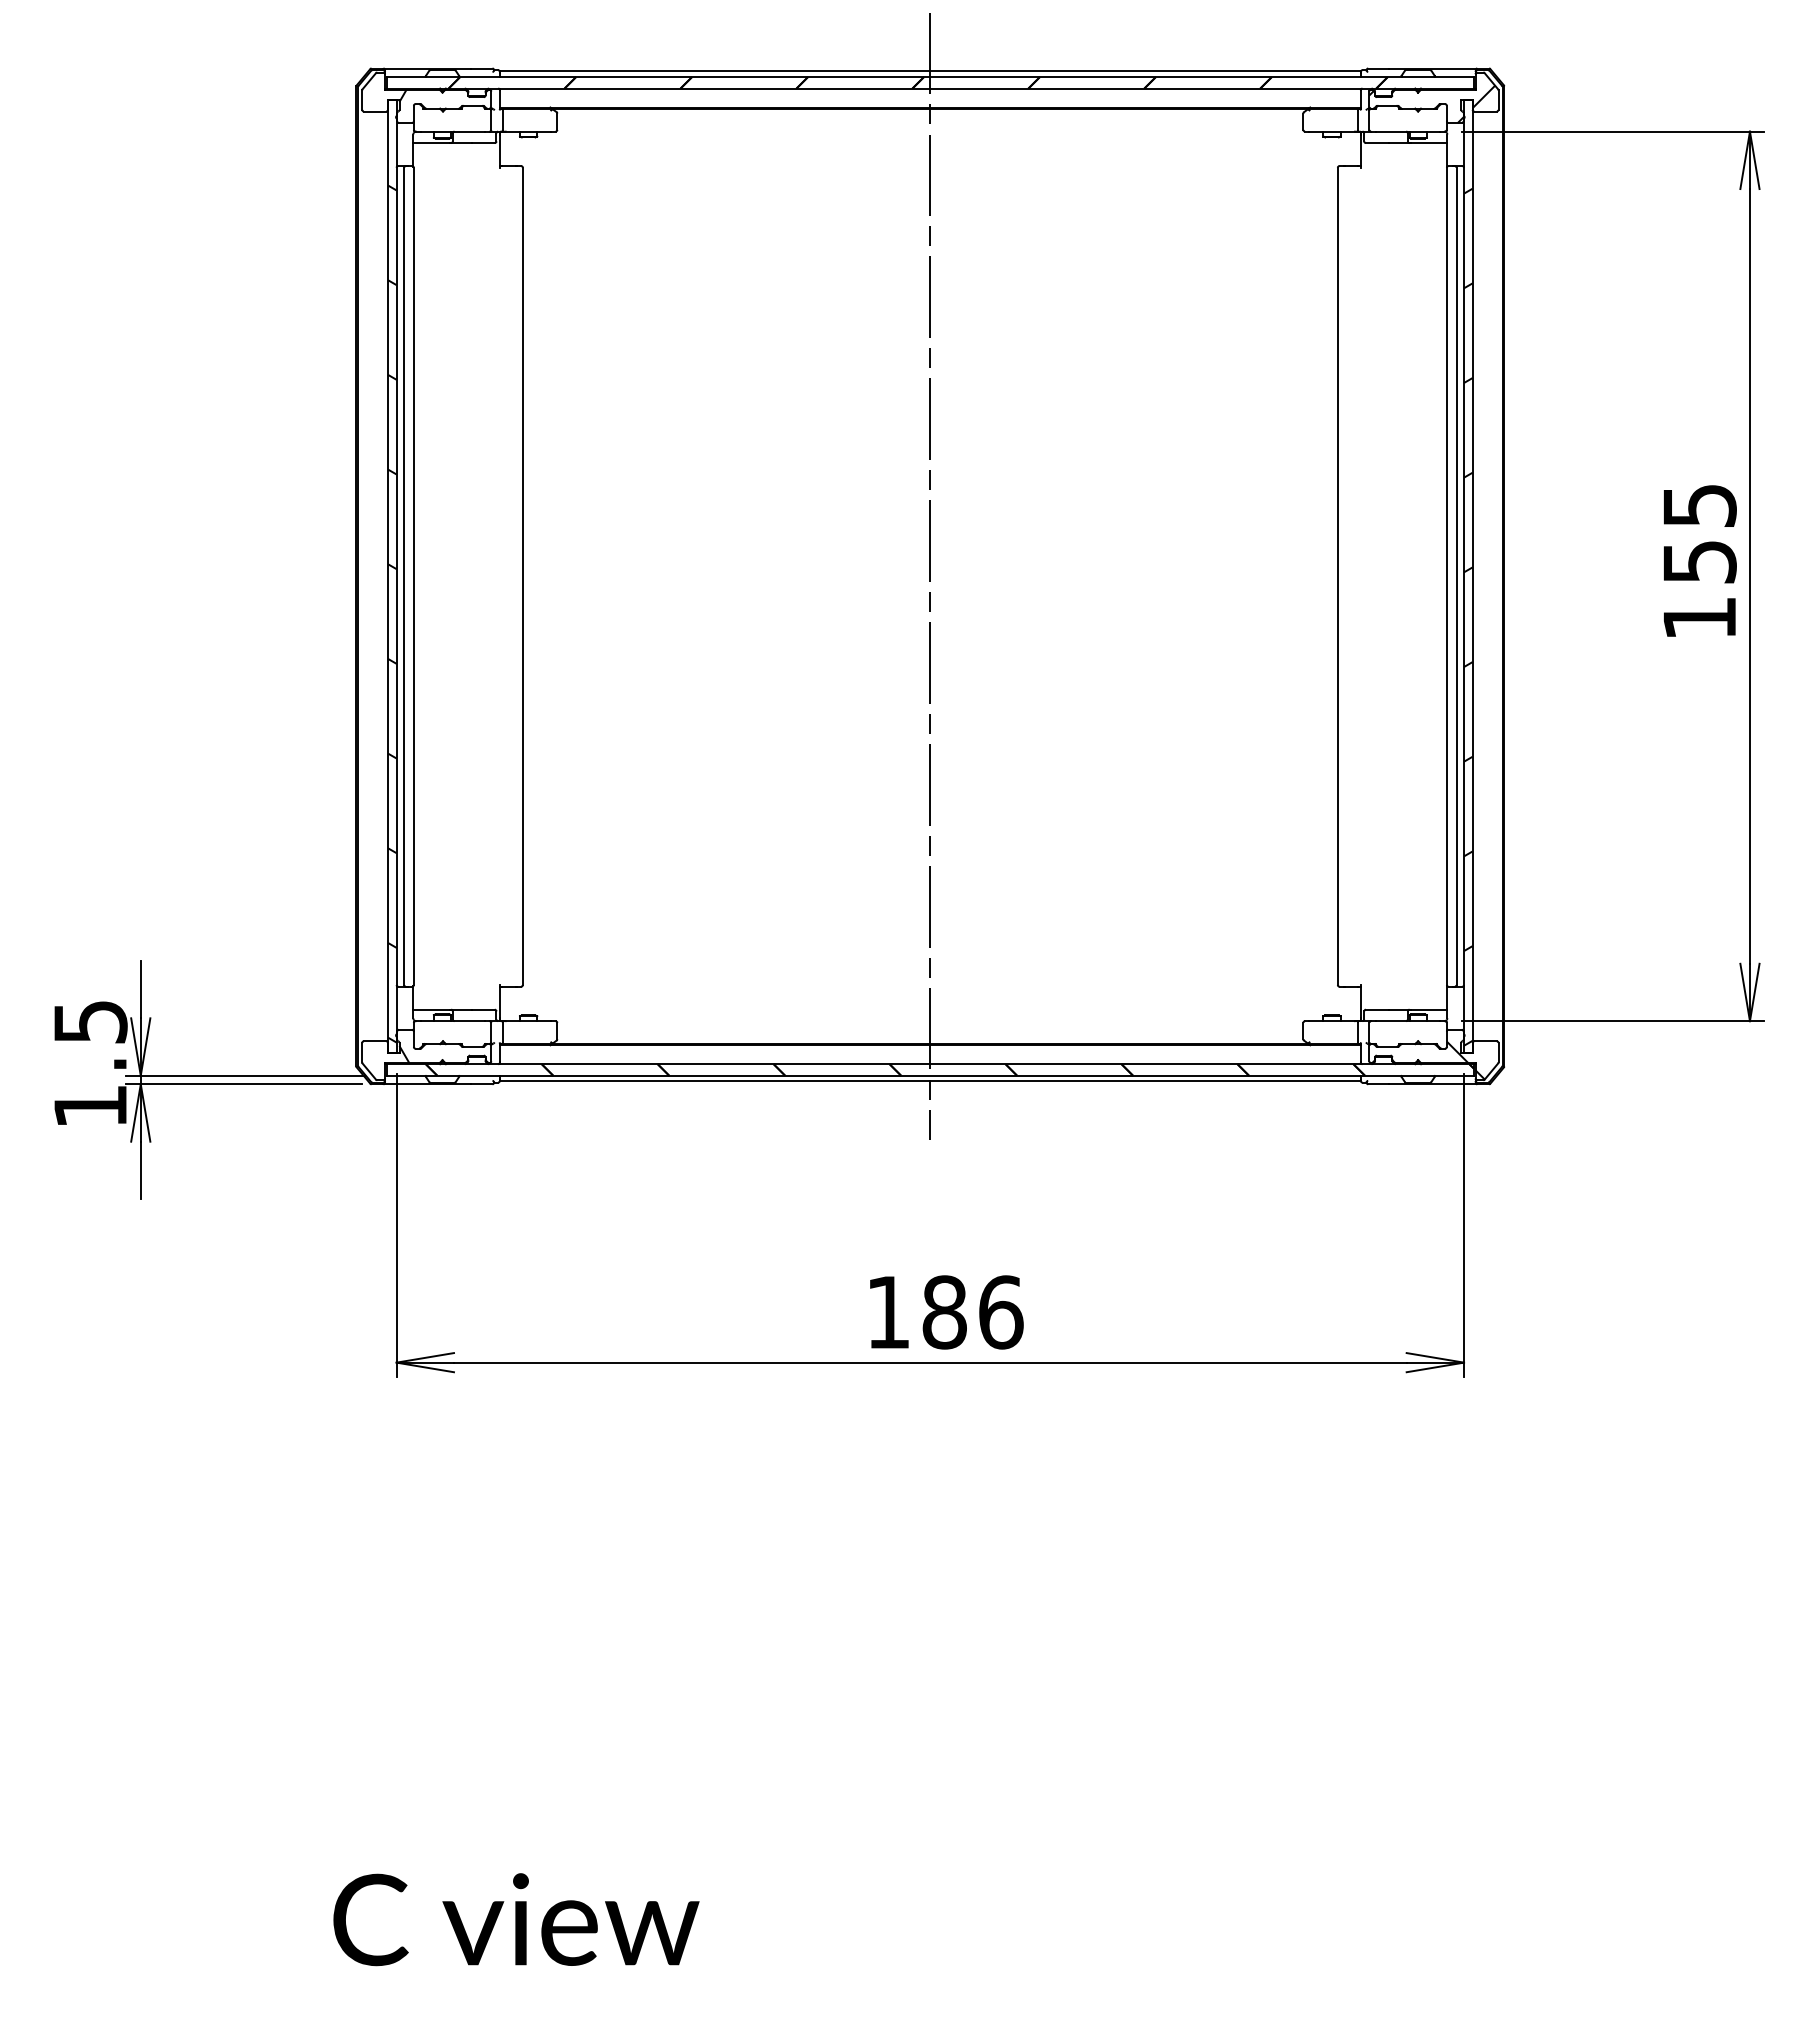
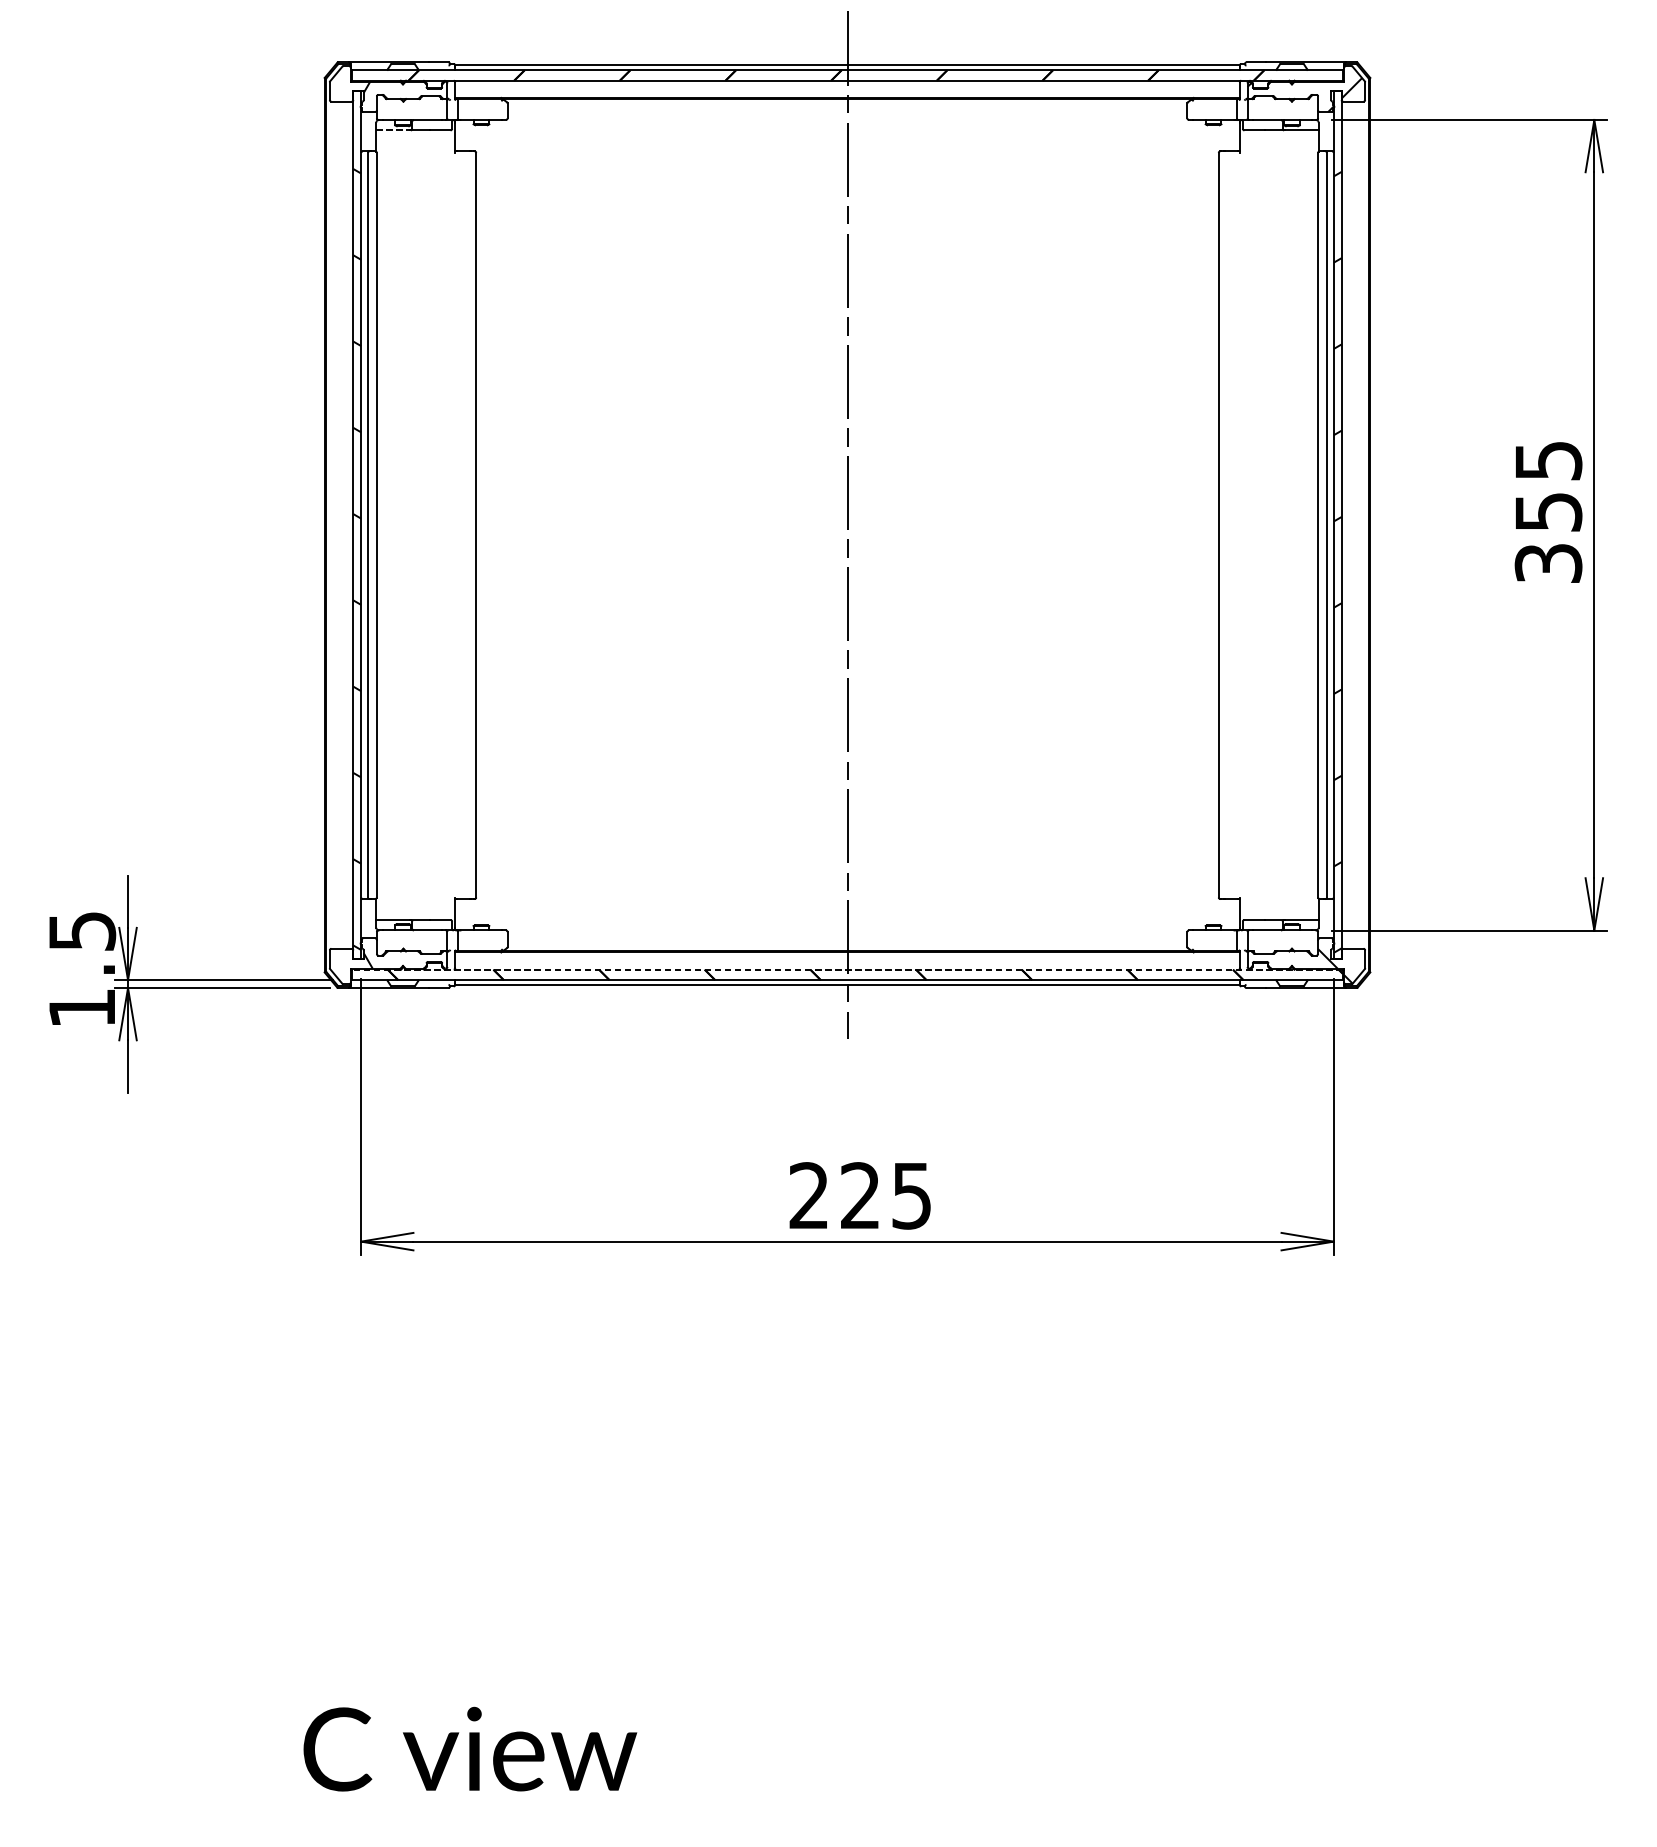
line: (432, 143) -> (393, 130), solid -> dashed
text: (1699, 618) -> (1548, 563), 155 -> 355
line: (929, 1064) -> (846, 969), solid -> dashed
text: (945, 1312) -> (861, 1195), 186 -> 225

